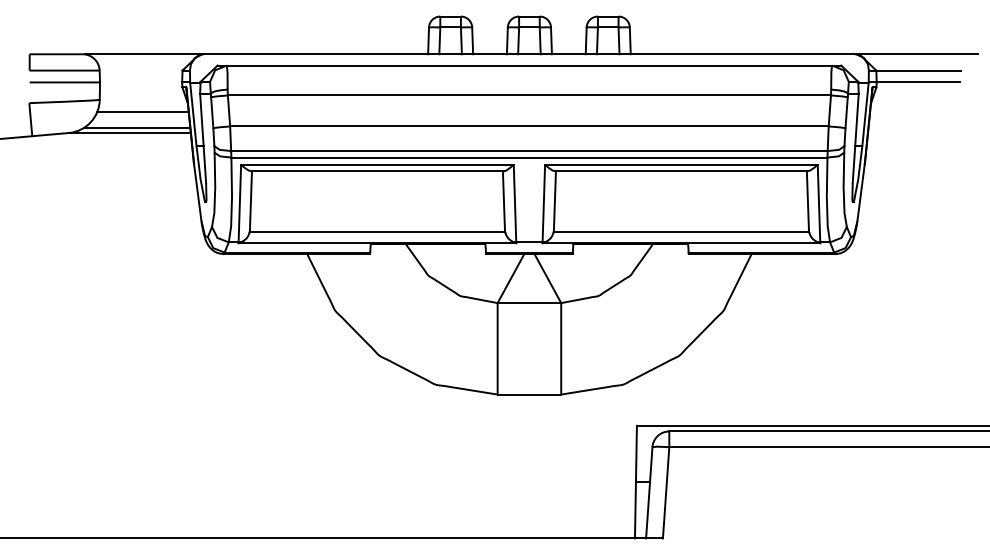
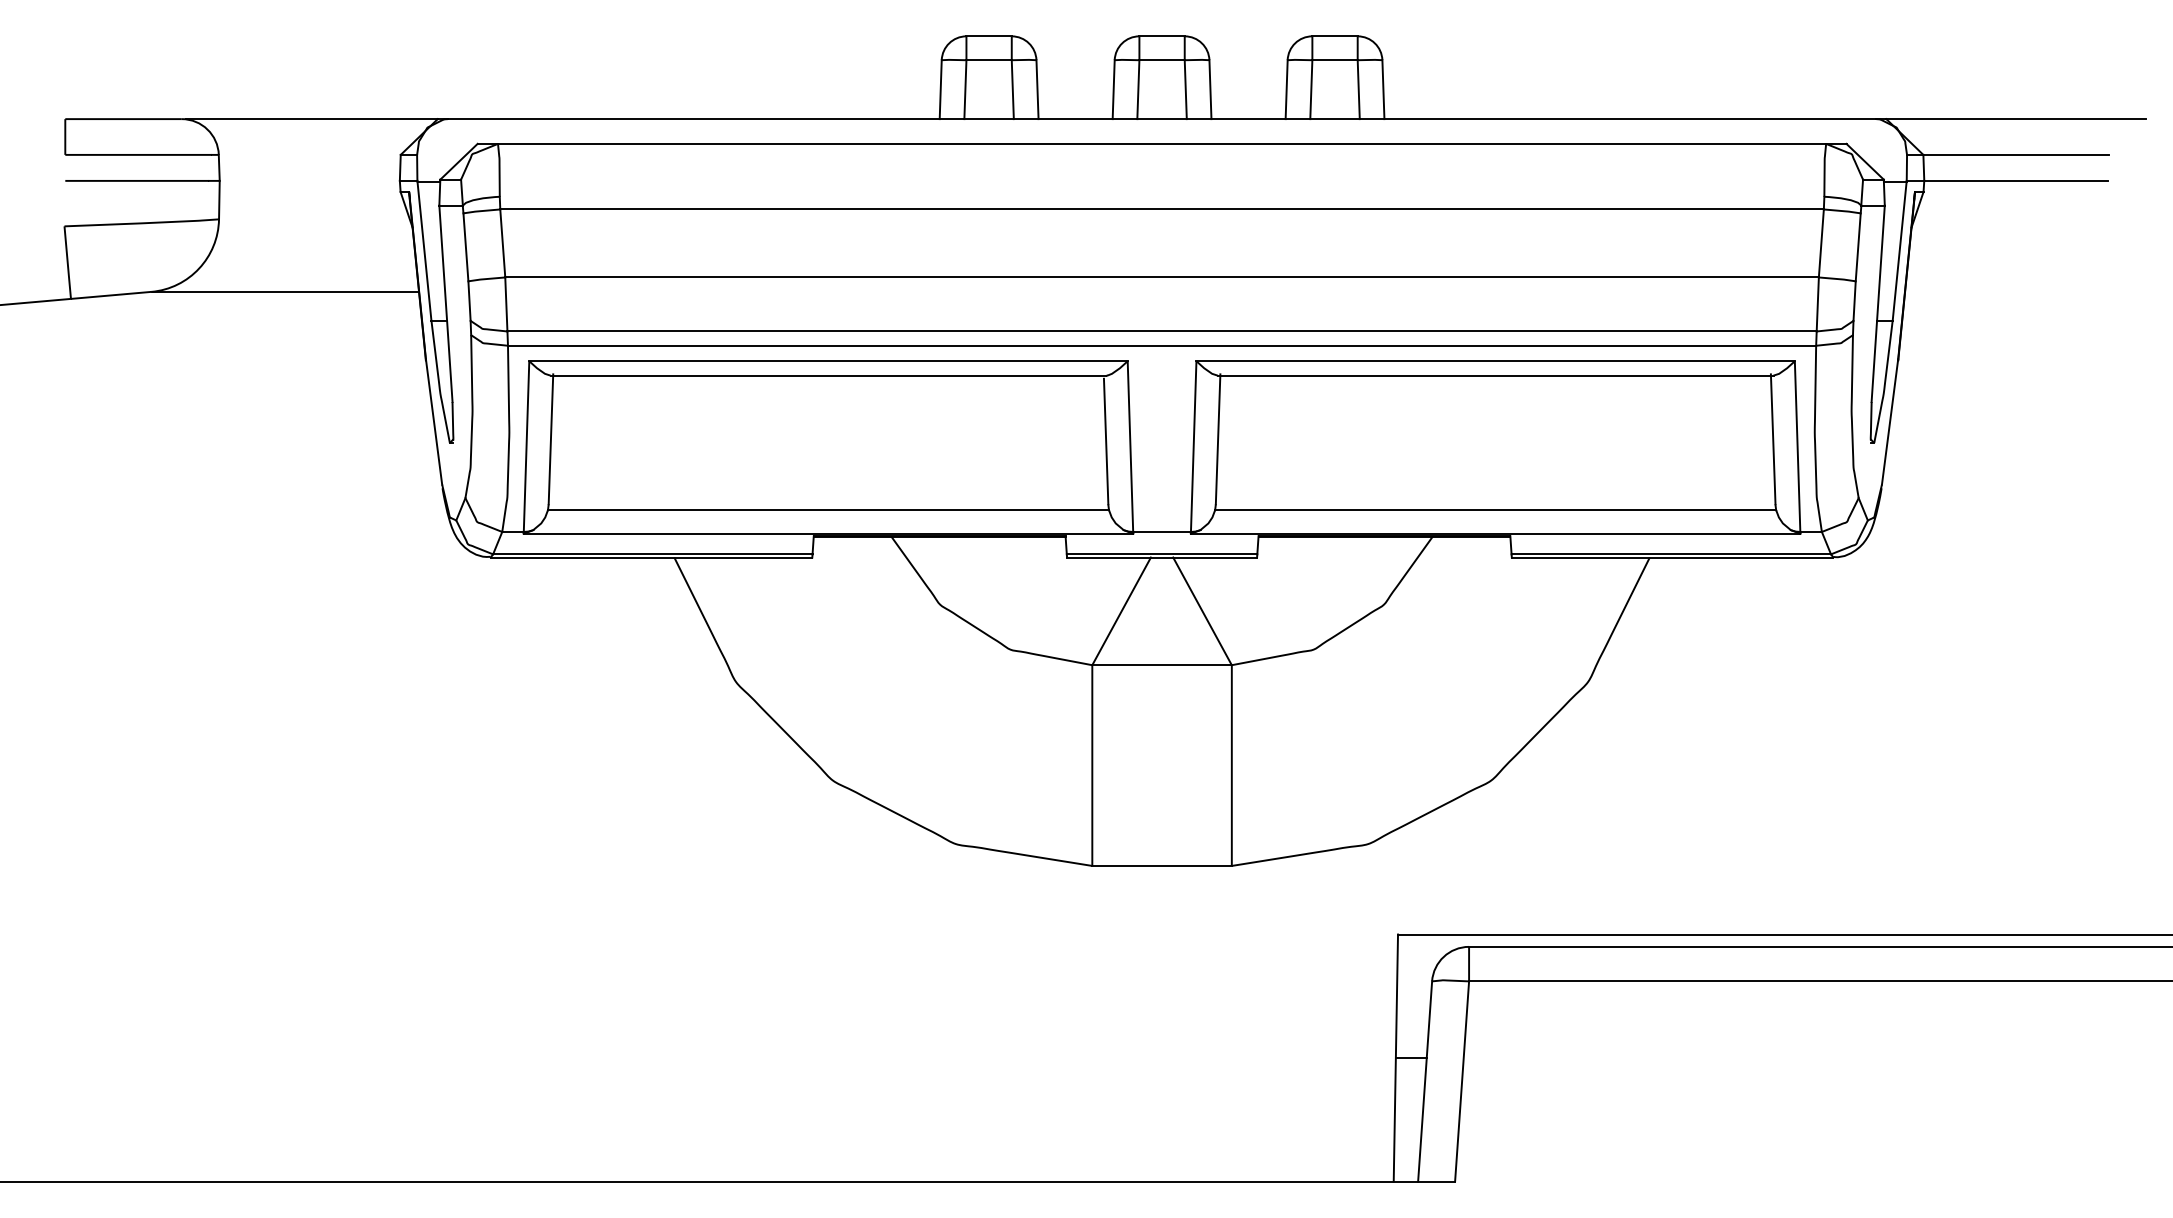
line: (142, 111) -> (312, 244), removed
line: (136, 128) -> (299, 281), removed

